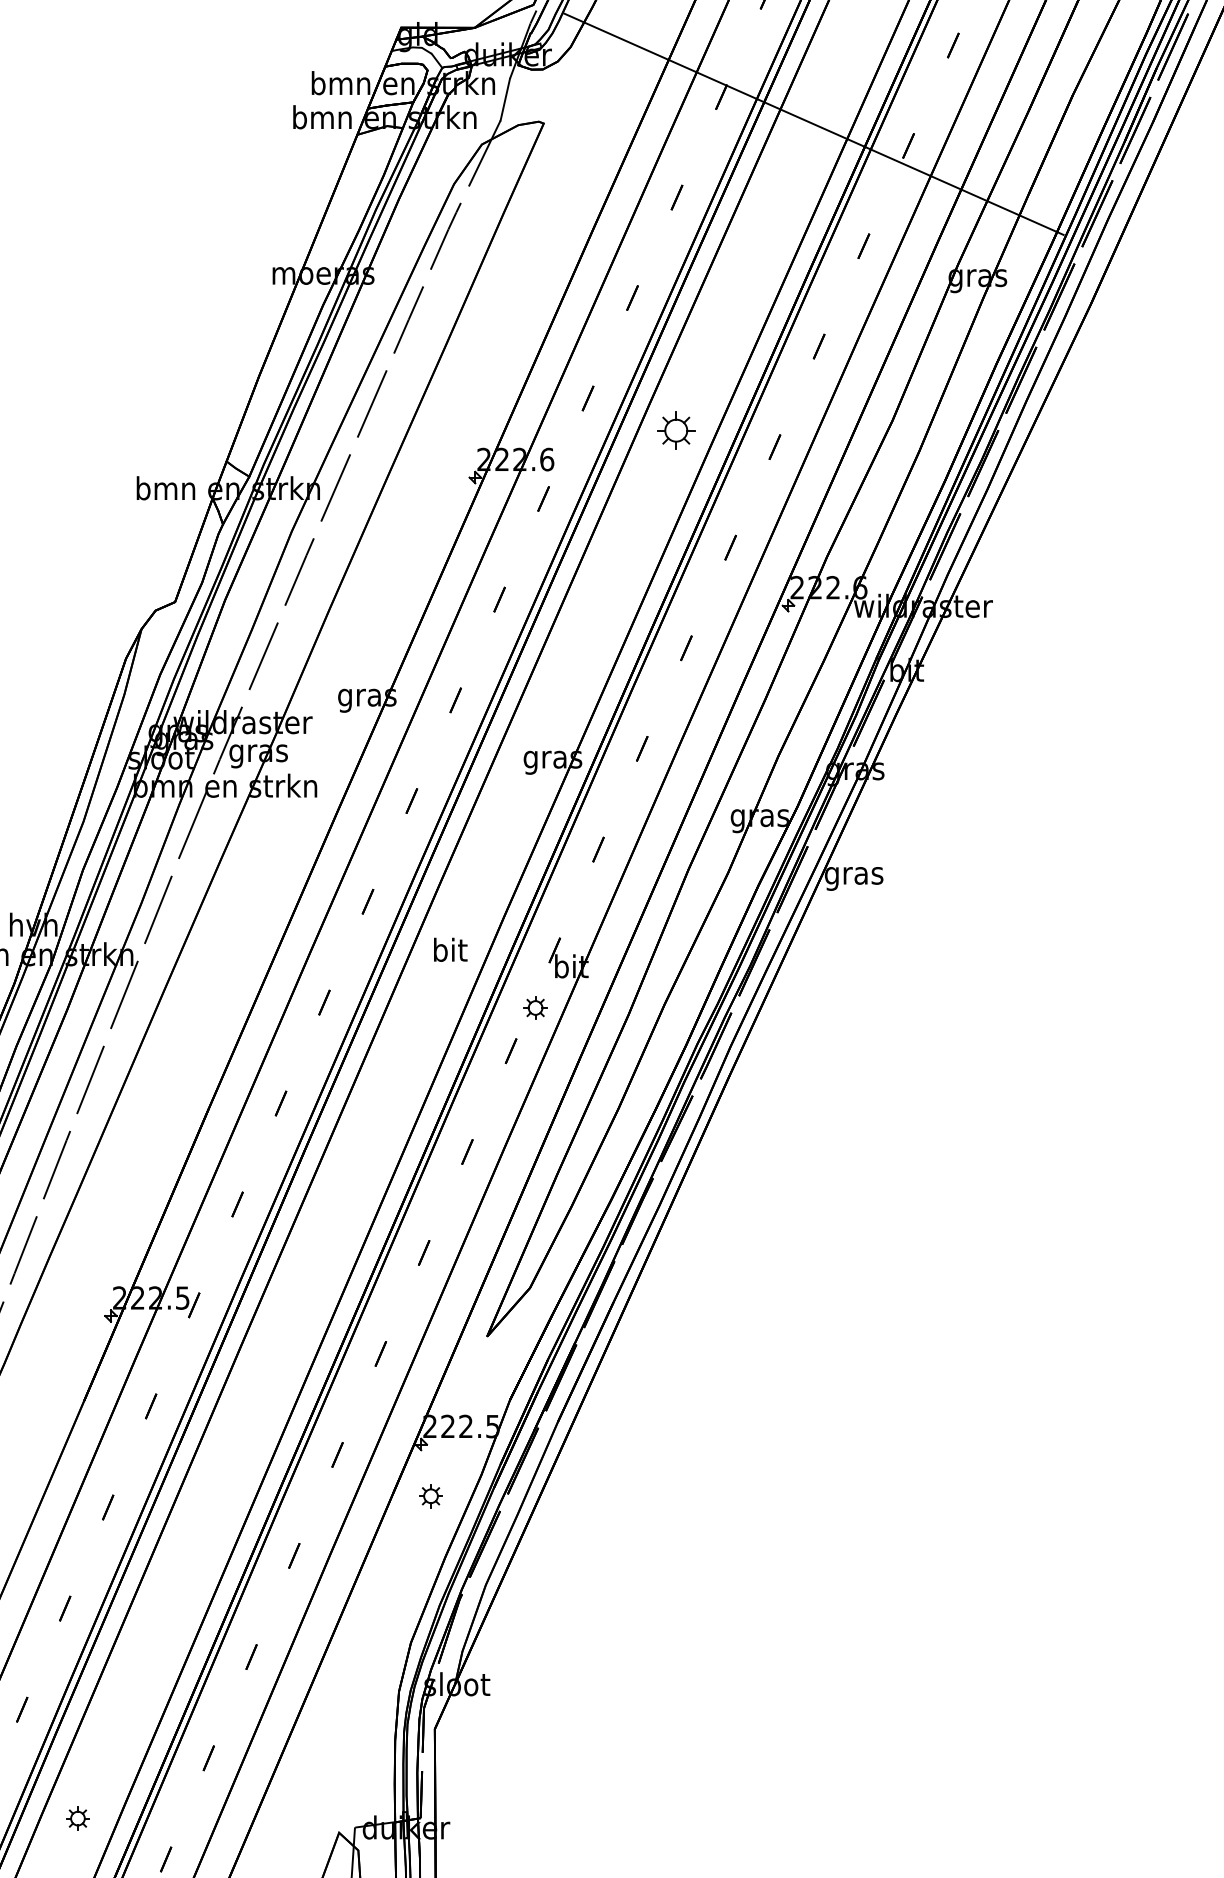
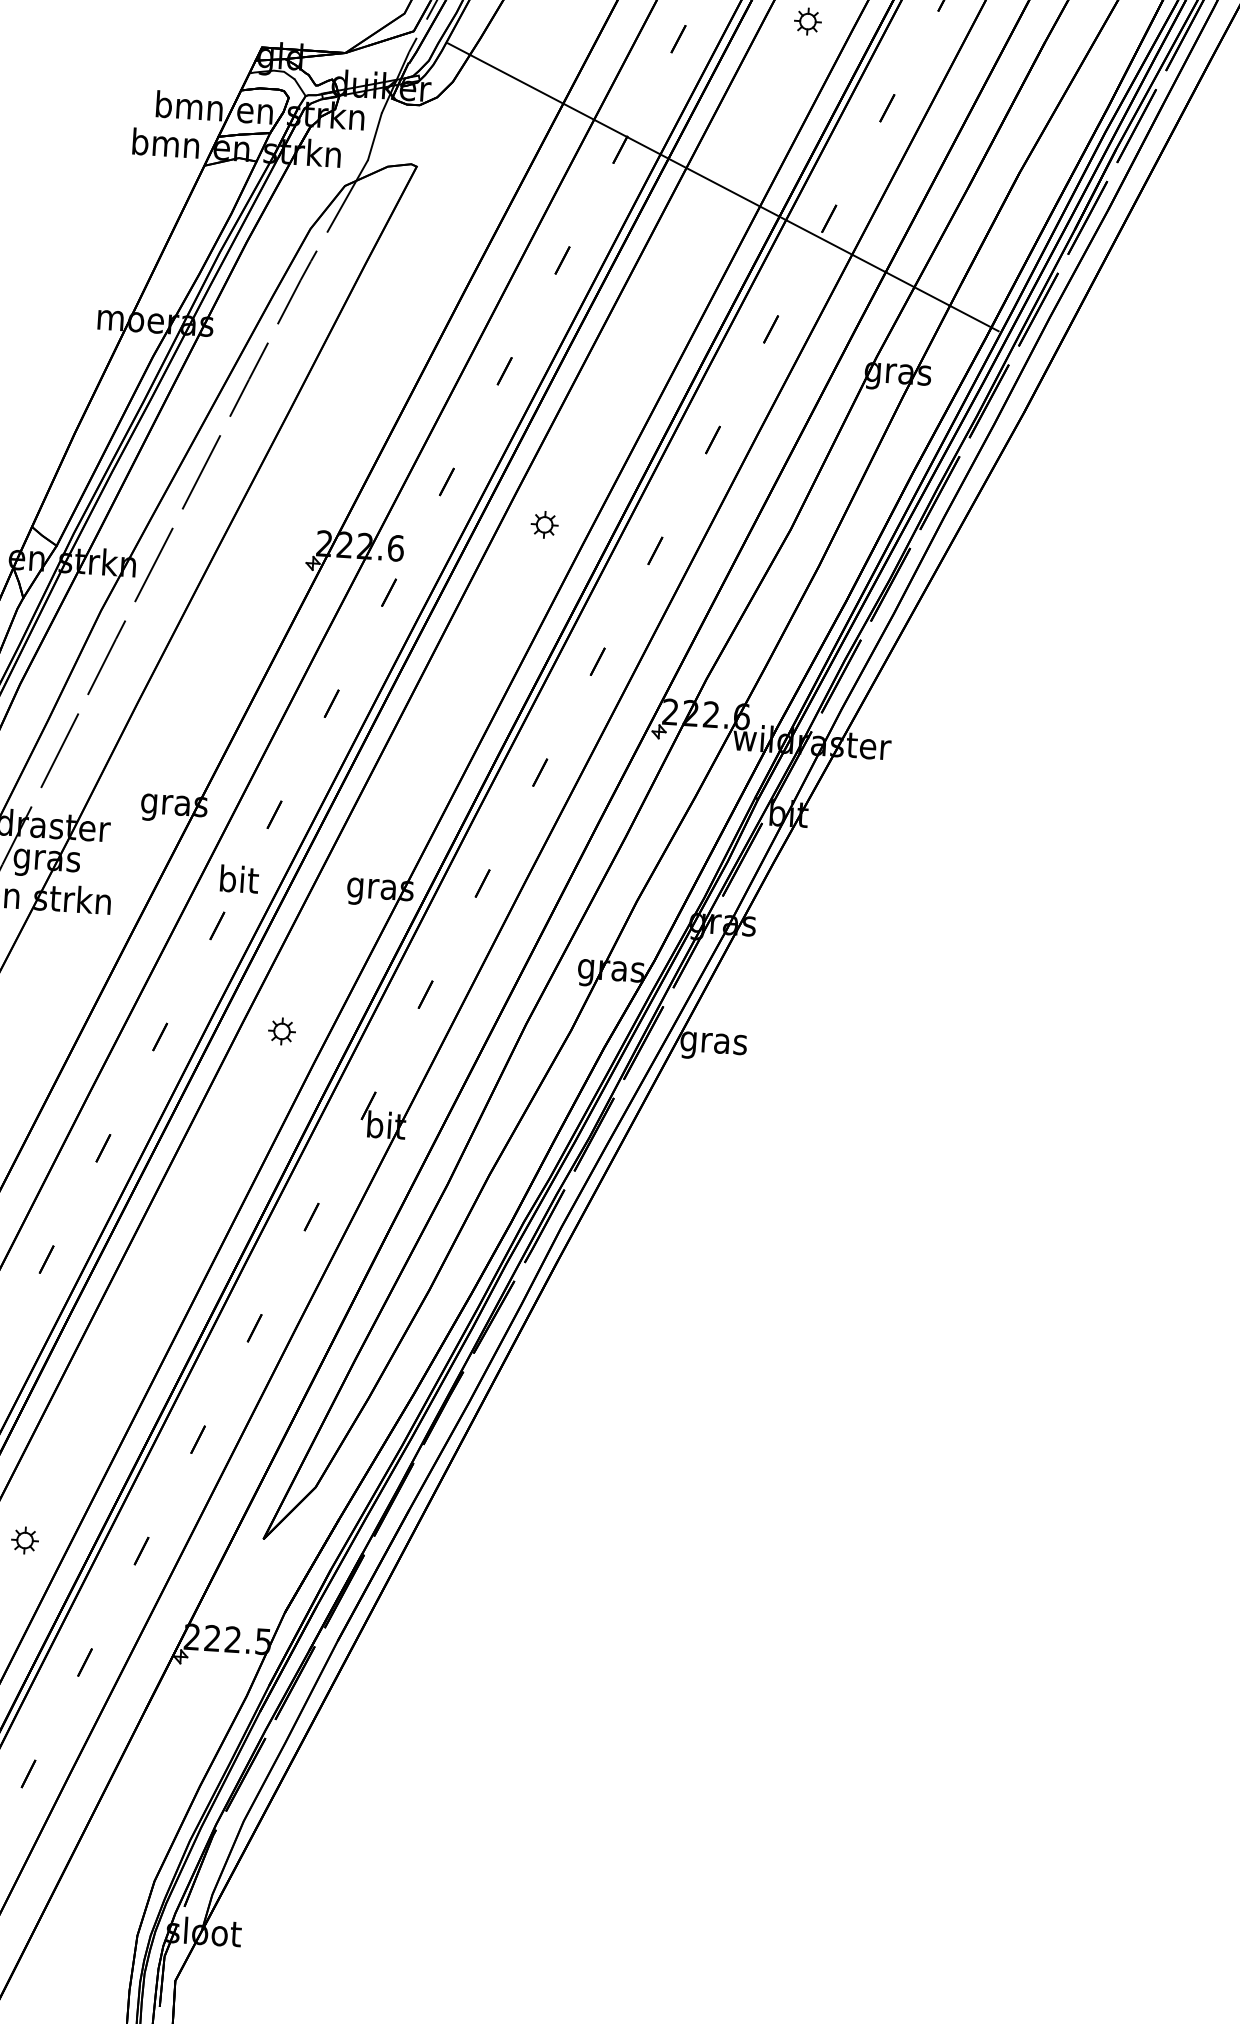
part: (676, 430) -> (544, 524), size x0.62
text: (450, 949) -> (239, 878), moved
part: (535, 1007) -> (281, 1030), moved
part: (430, 1496) -> (24, 1540), moved

